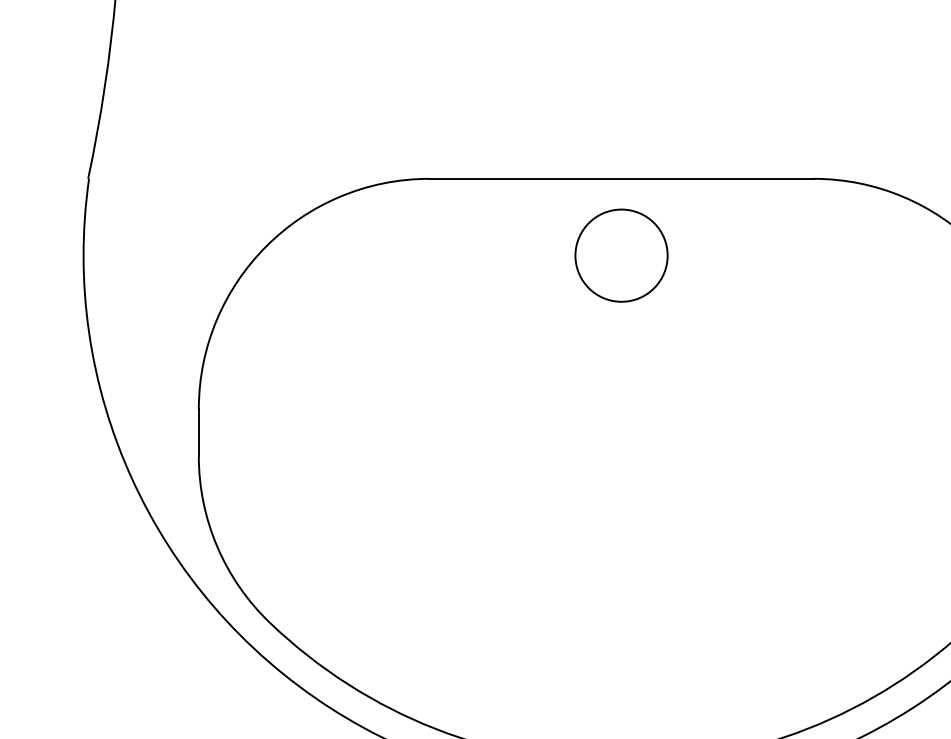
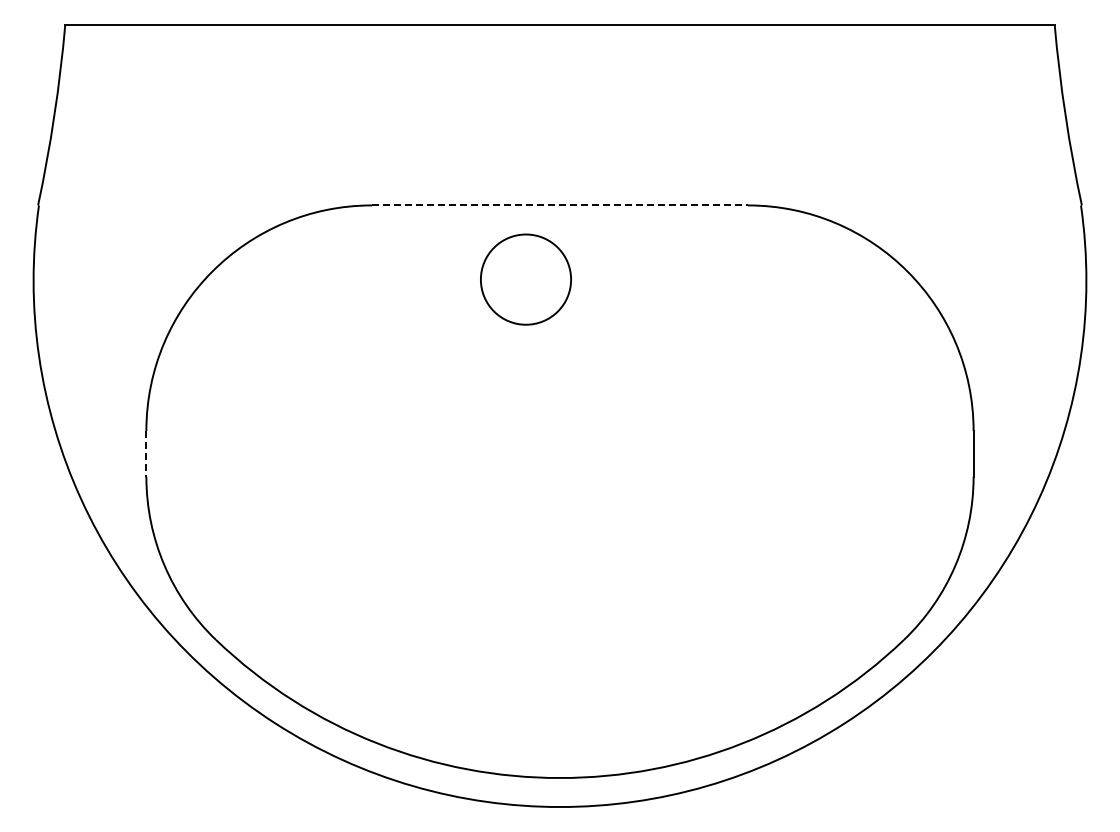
line: (622, 178) -> (560, 205), solid -> dashed
circle: (621, 255) -> (525, 279), moved
line: (198, 432) -> (146, 453), solid -> dashed

